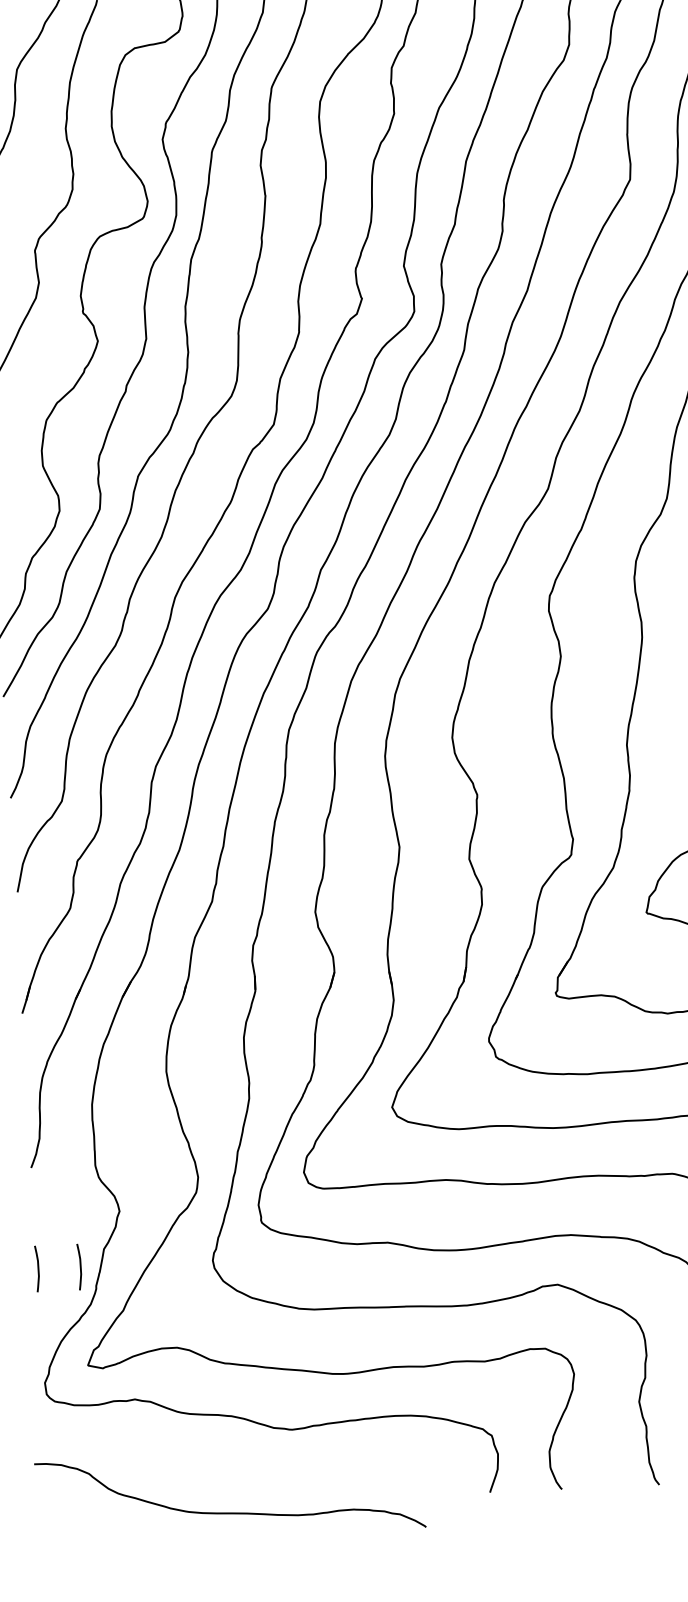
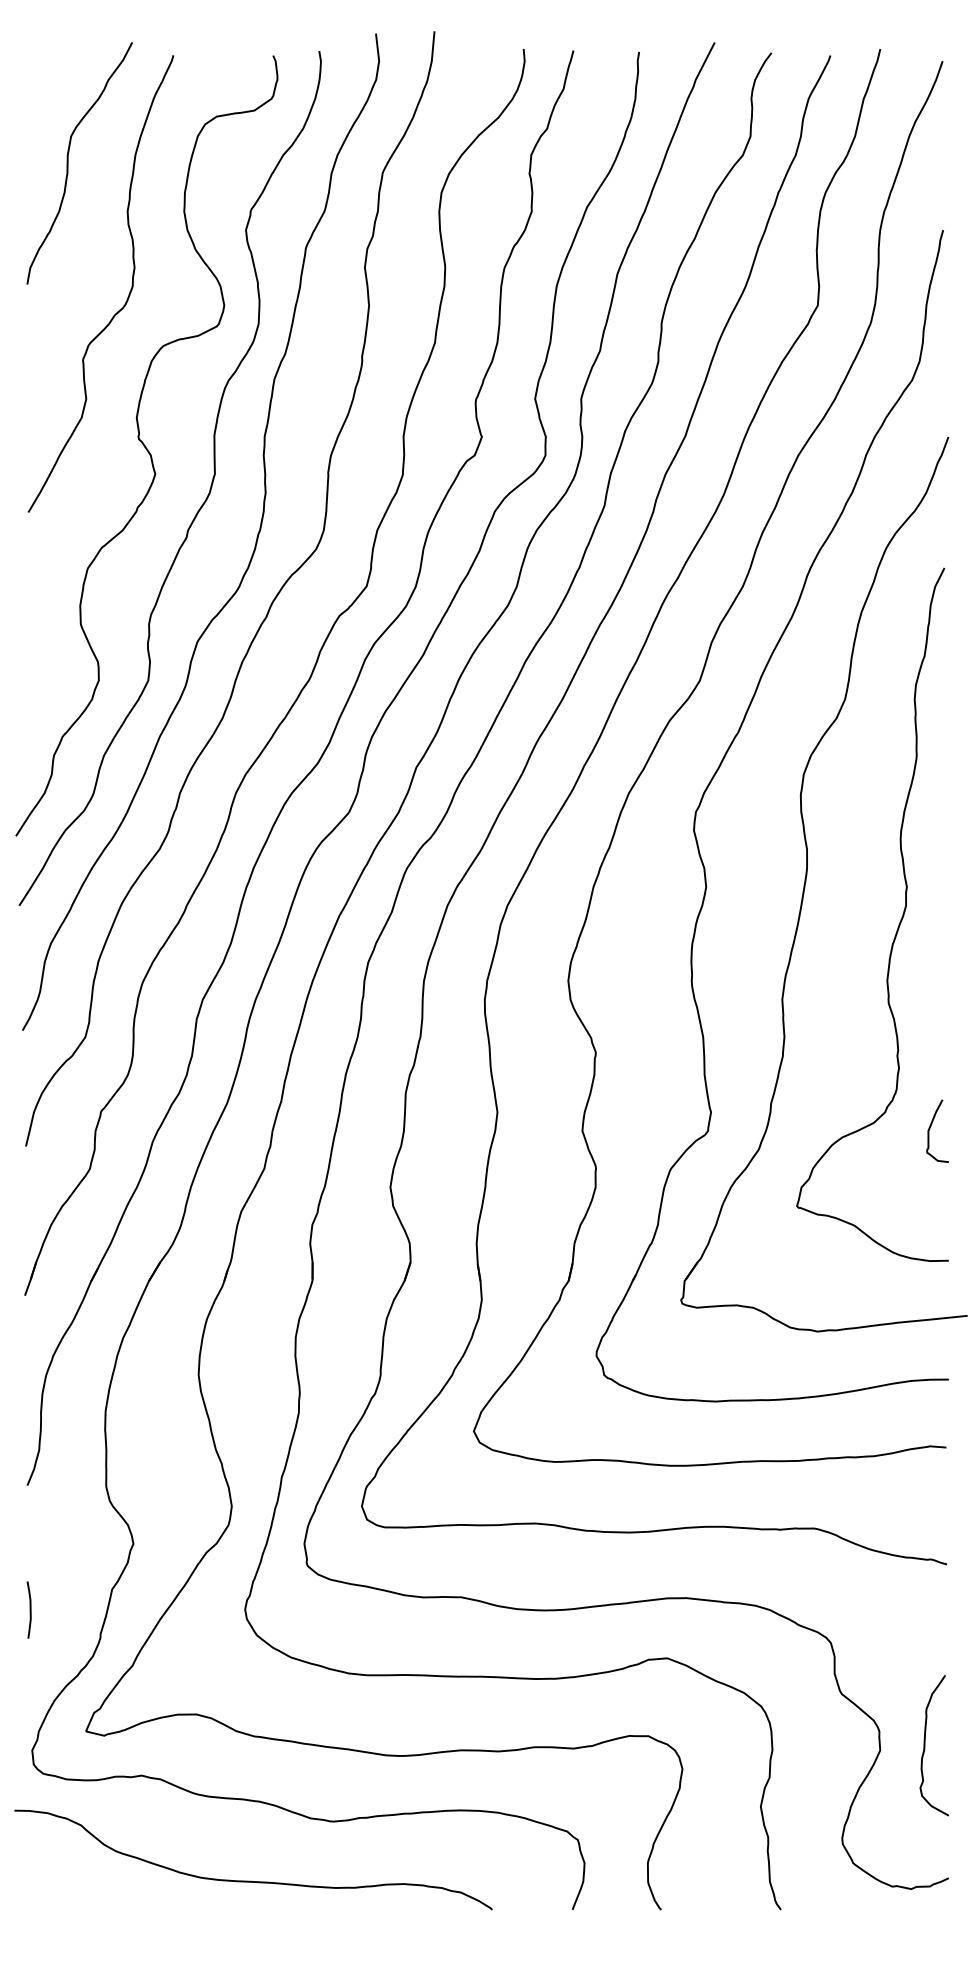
curve: (79, 1266) -> (81, 1609), removed
curve: (228, 1512) -> (250, 1880), moved

